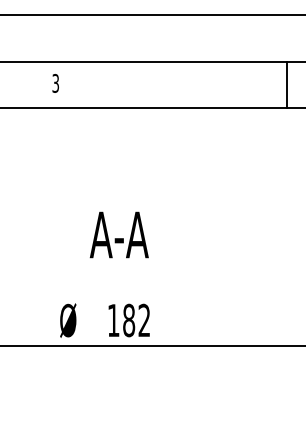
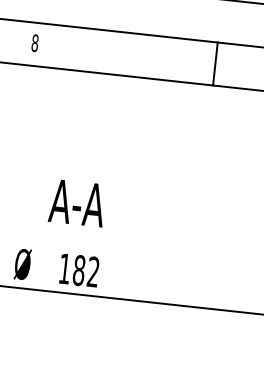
text: (55, 83) -> (34, 43), 3 -> 8
line: (287, 84) -> (215, 63), moved
text: (118, 234) -> (76, 202), moved

